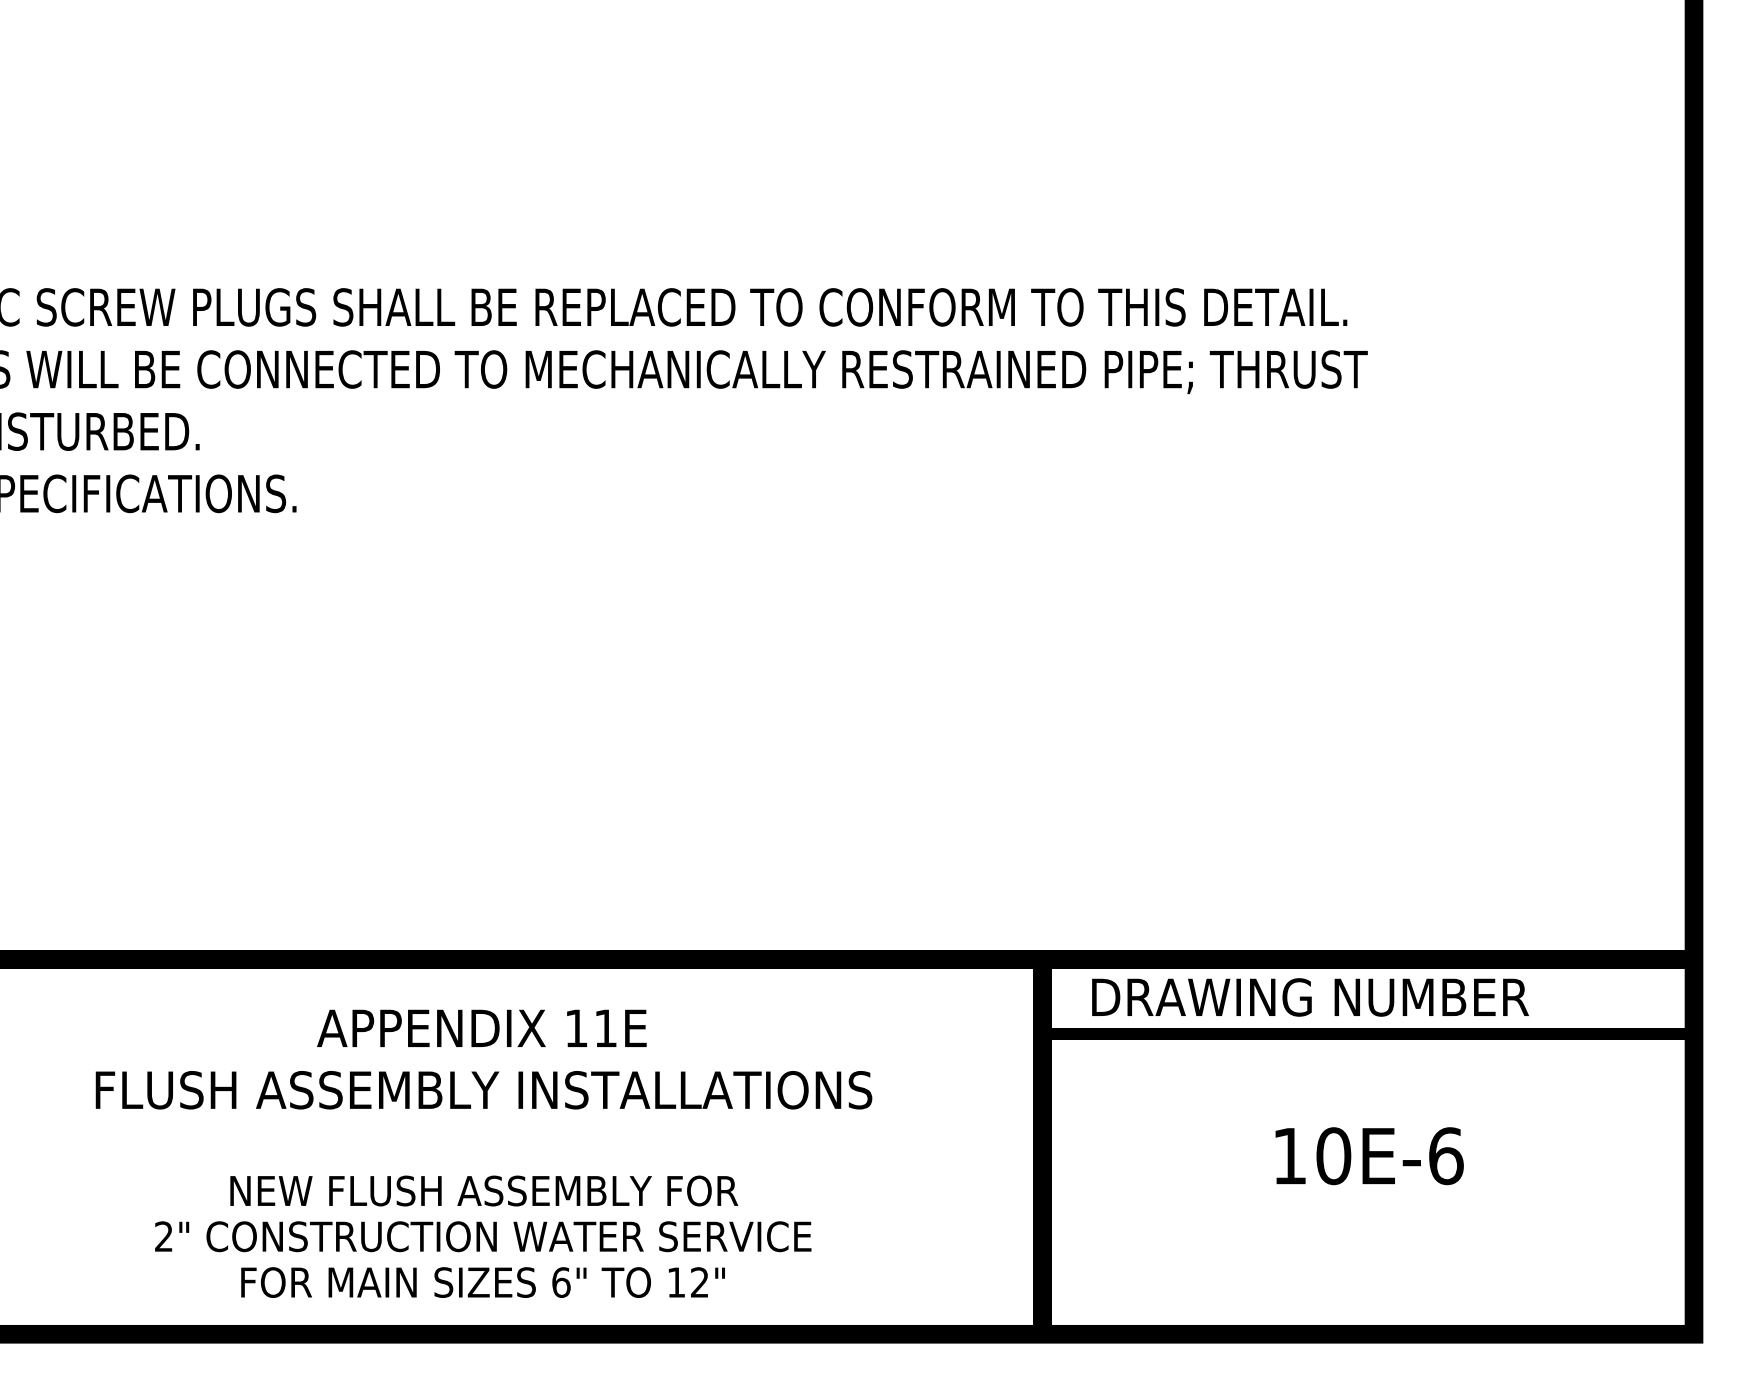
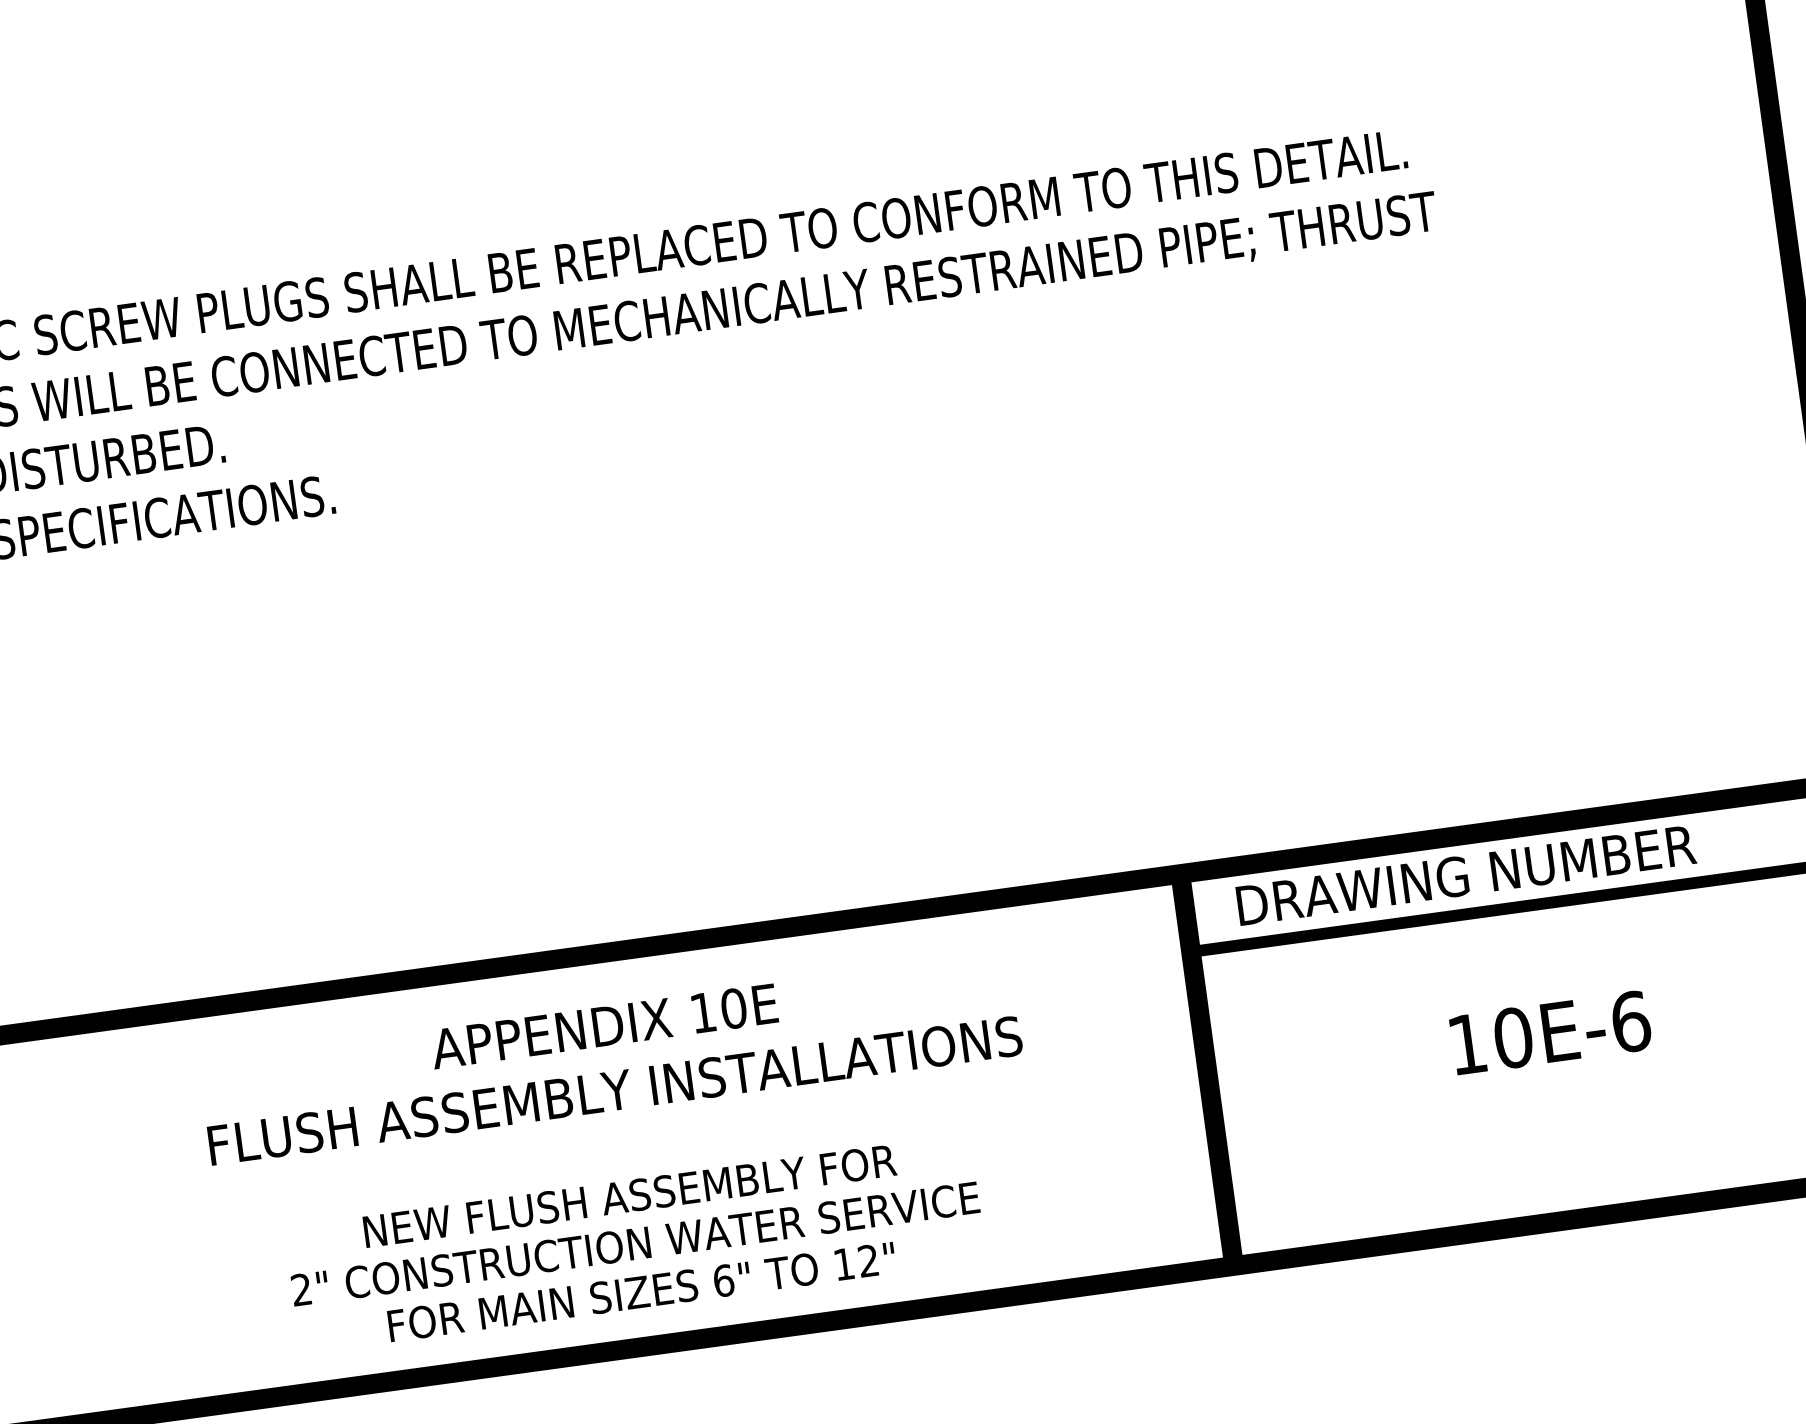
text: (605, 1028) -> (733, 1008), 11E -> 10E

